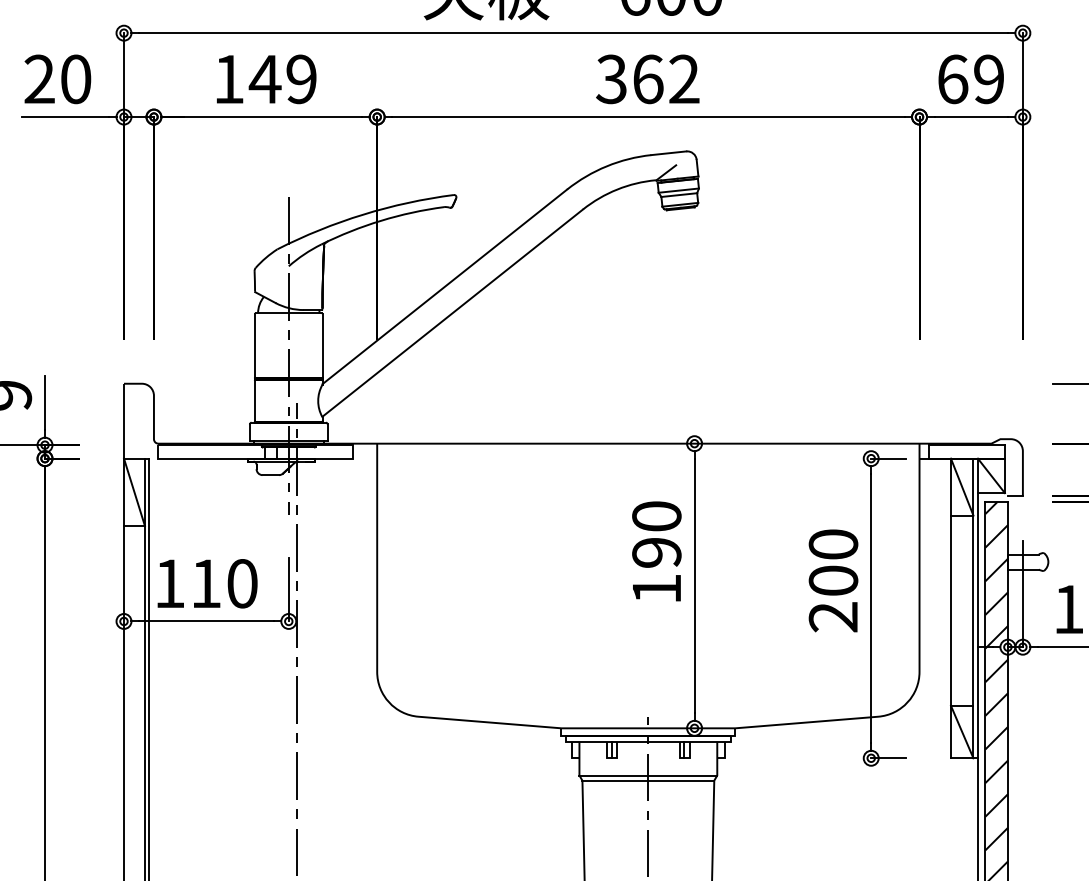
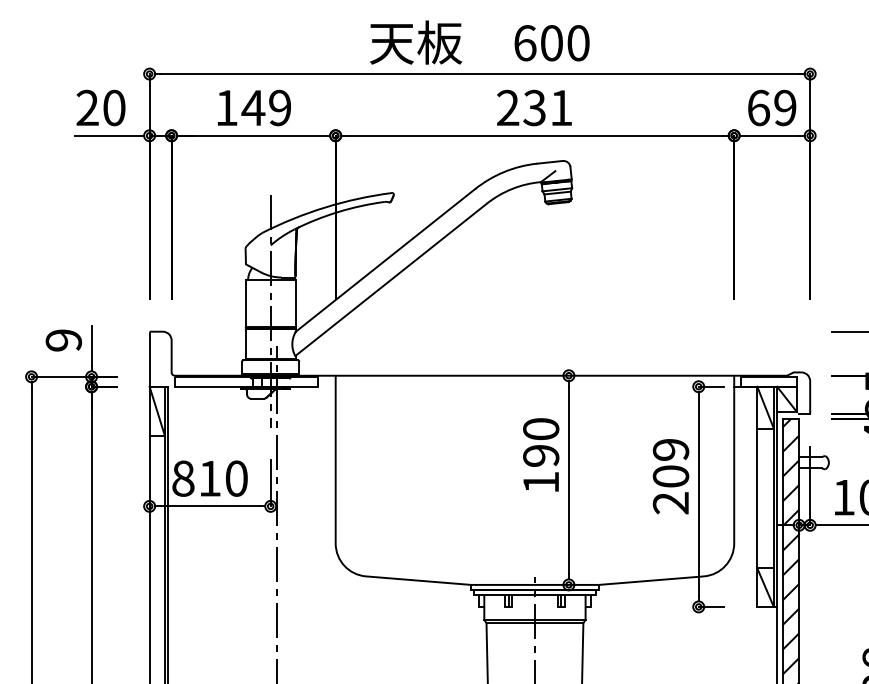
text: (647, 78) -> (534, 107), 362 -> 231
text: (832, 544) -> (670, 449), 200 -> 209
text: (170, 583) -> (183, 478), 110 -> 810

